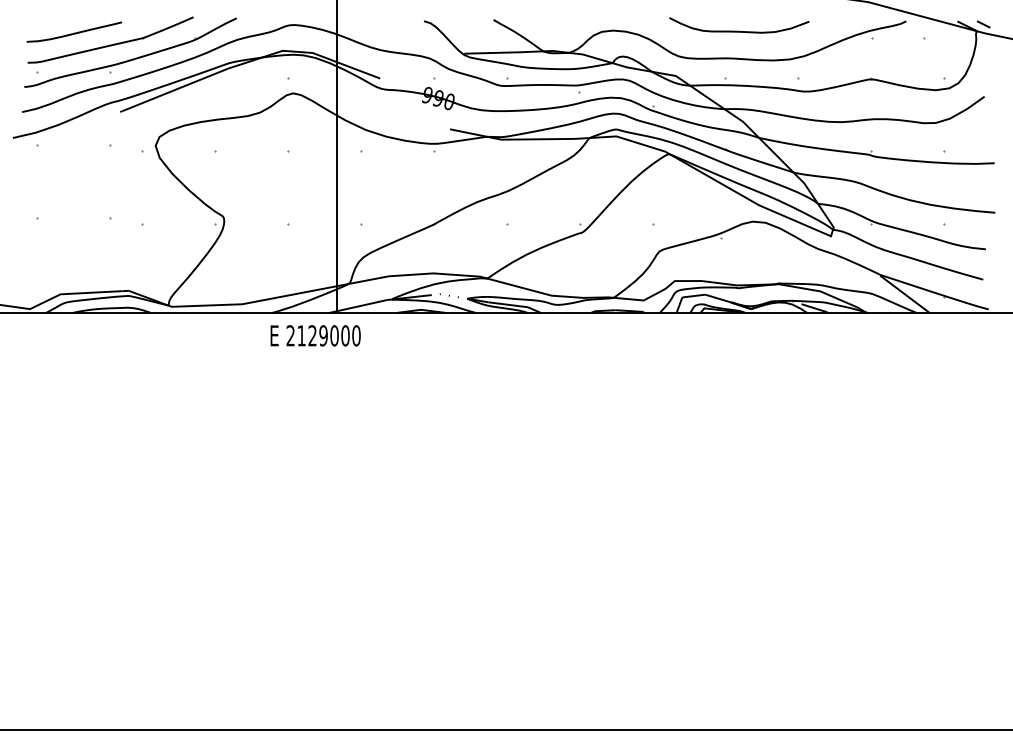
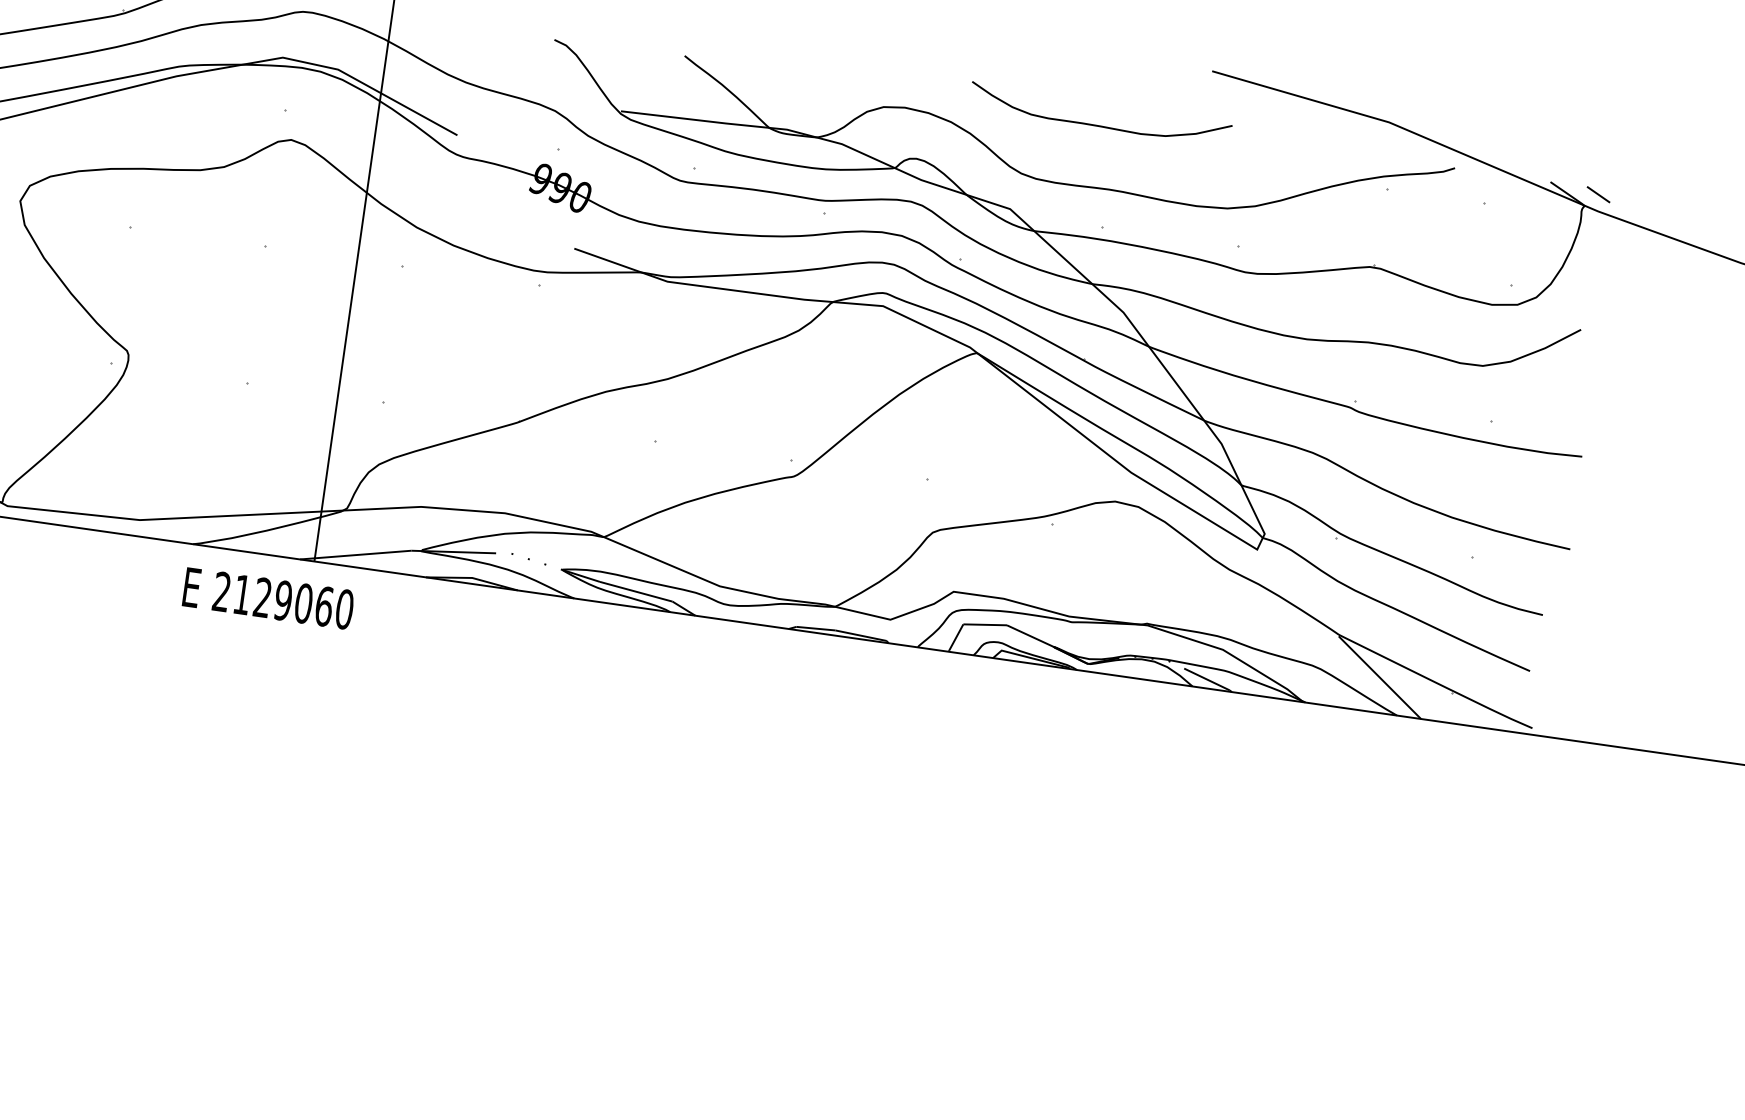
curve: (739, 30) -> (1099, 123), moved
text: (345, 335) -> (324, 605), 2129000 -> 2129060

